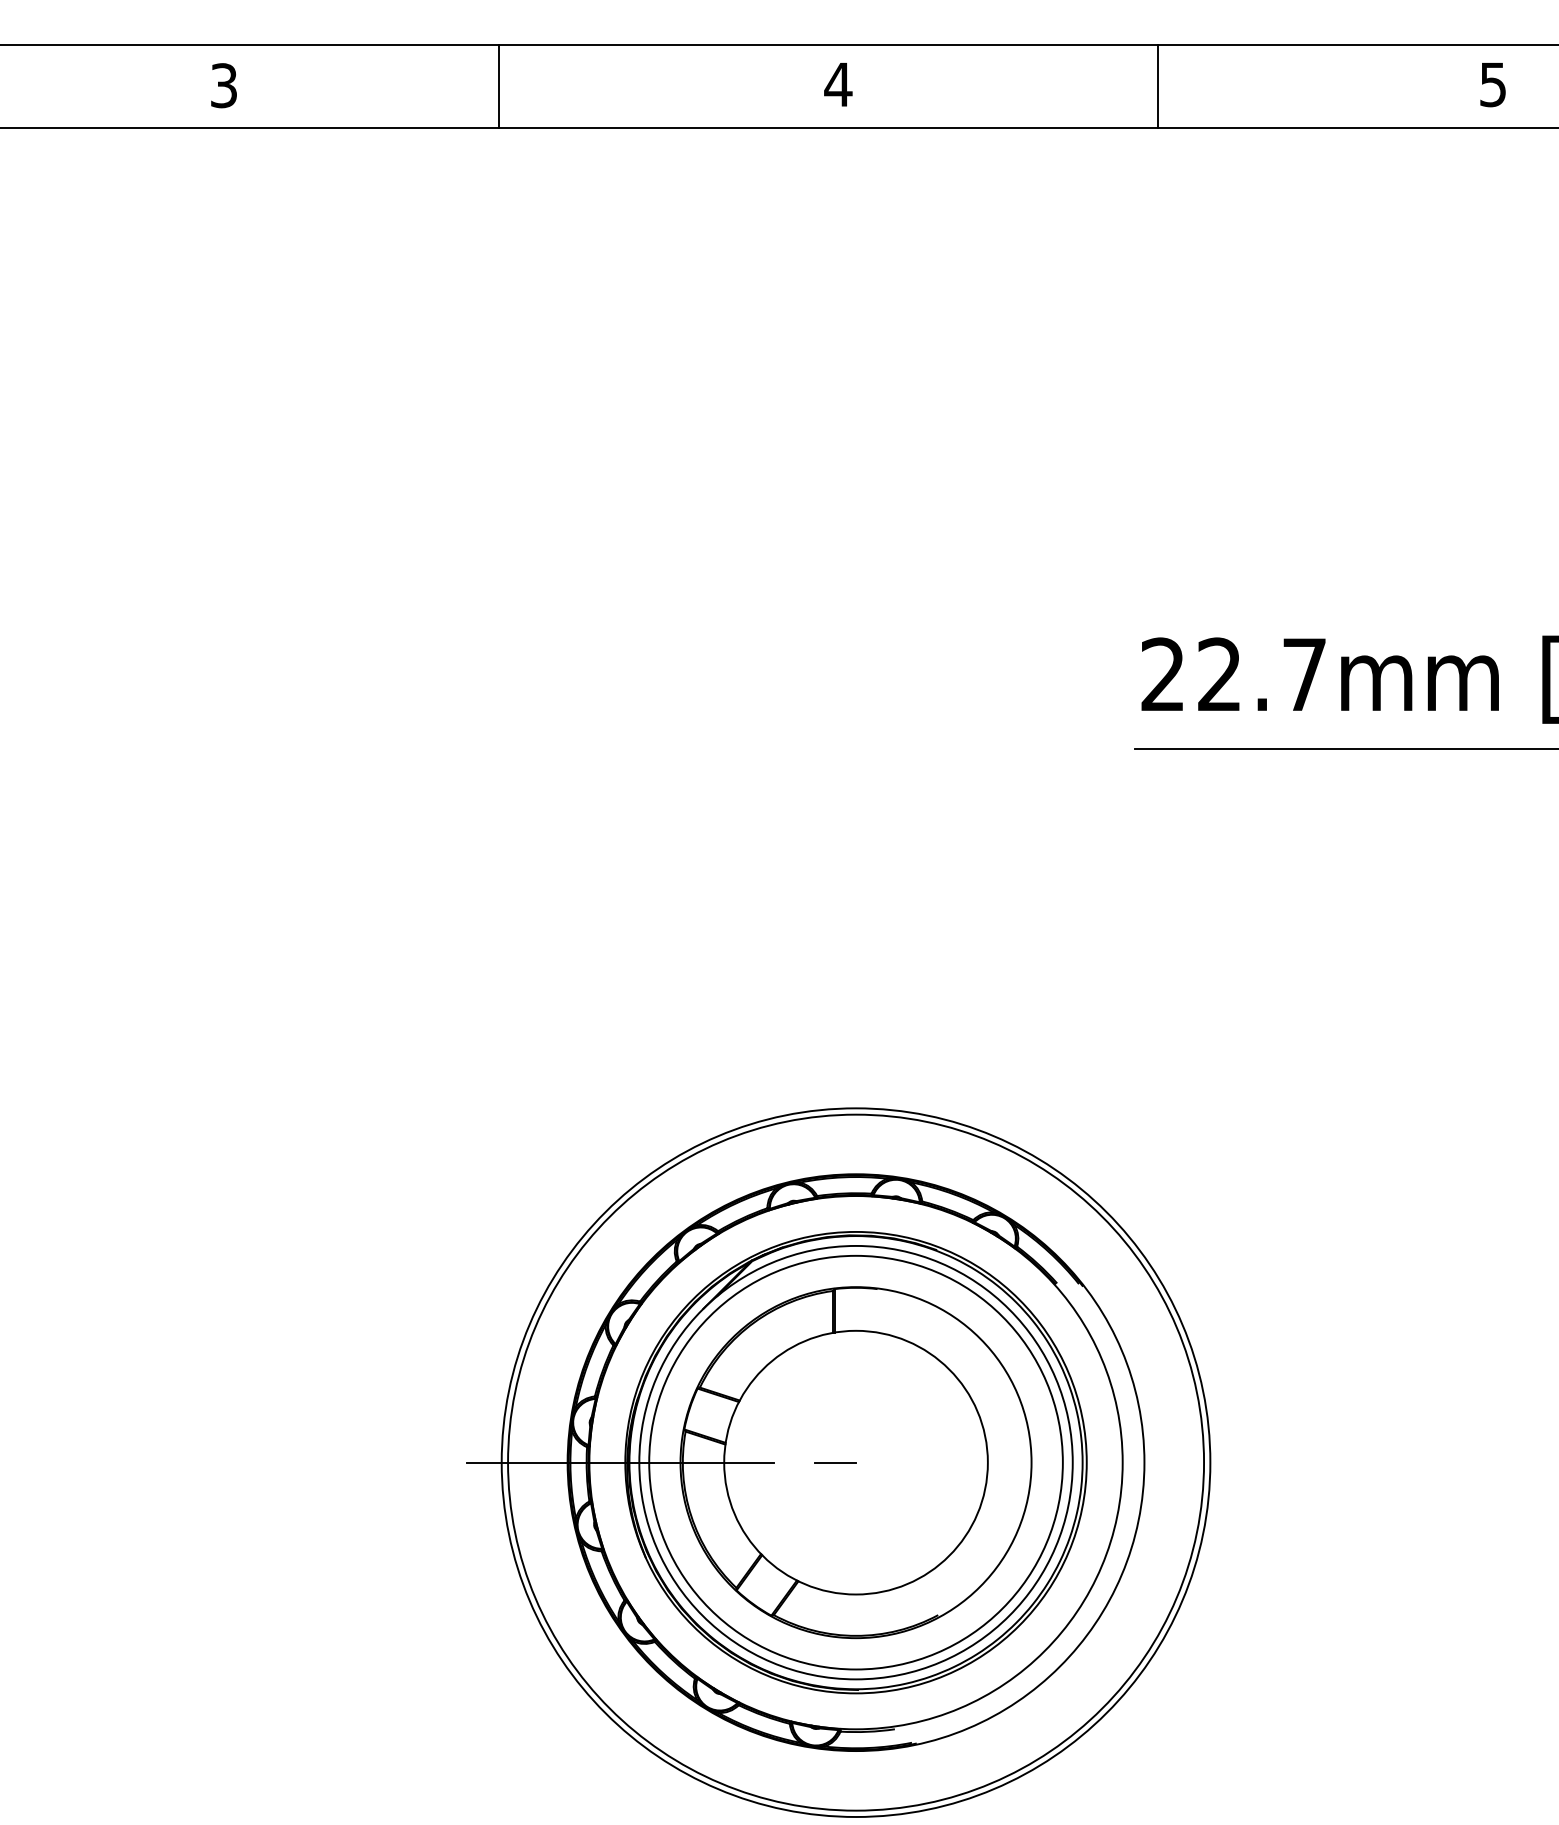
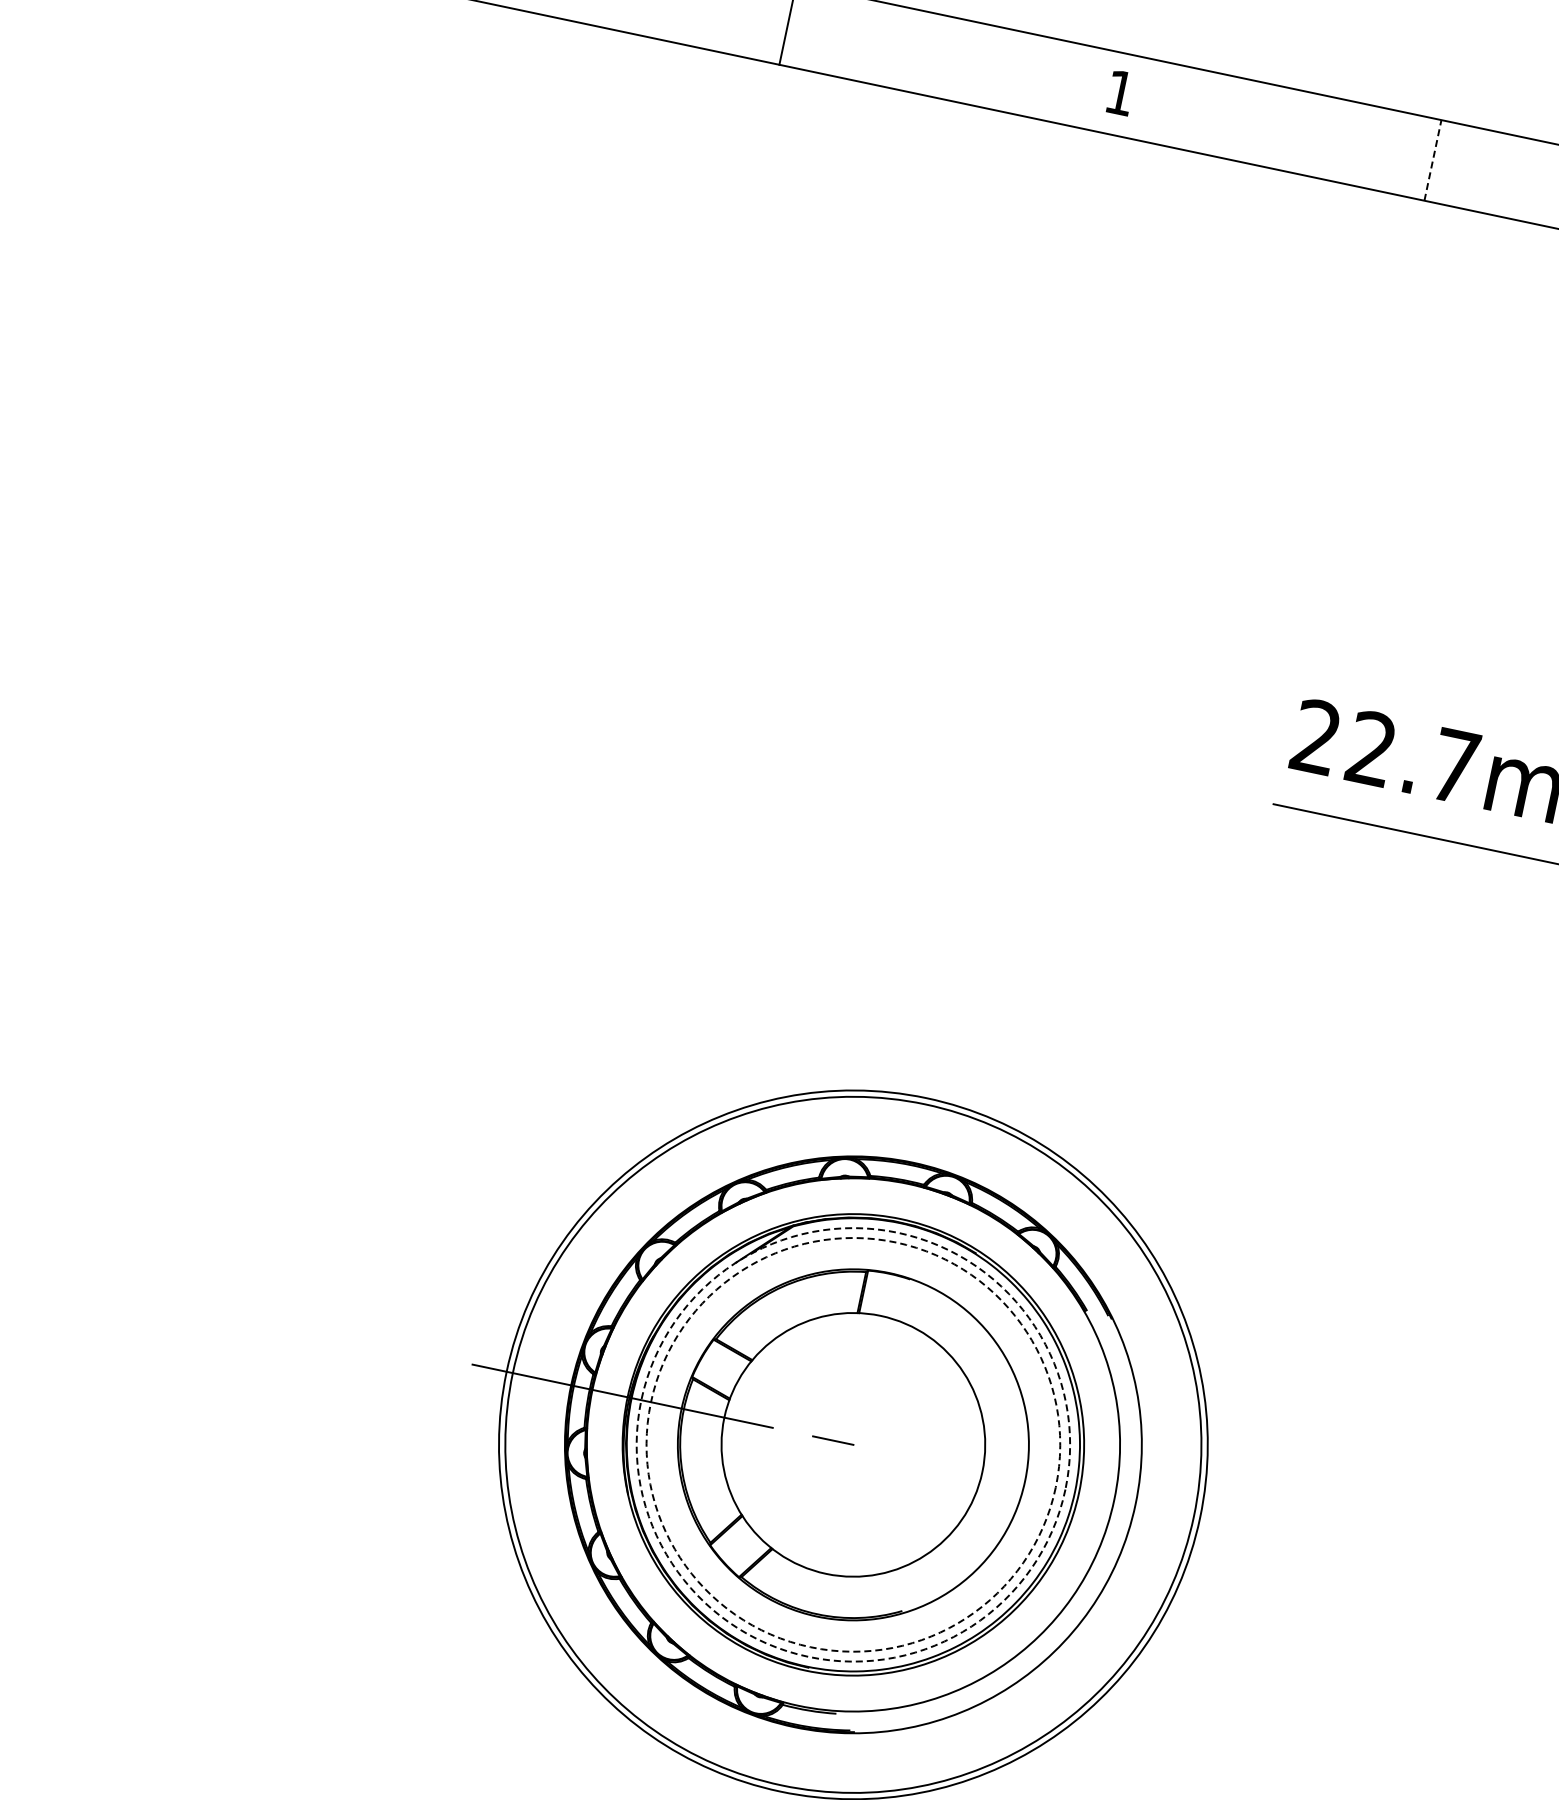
text: (838, 84) -> (1120, 92), 4 -> 1
line: (1158, 85) -> (1433, 159), solid -> dashed
circle: (855, 1462) -> (852, 1444), solid -> dashed
circle: (855, 1462) -> (852, 1444), solid -> dashed

